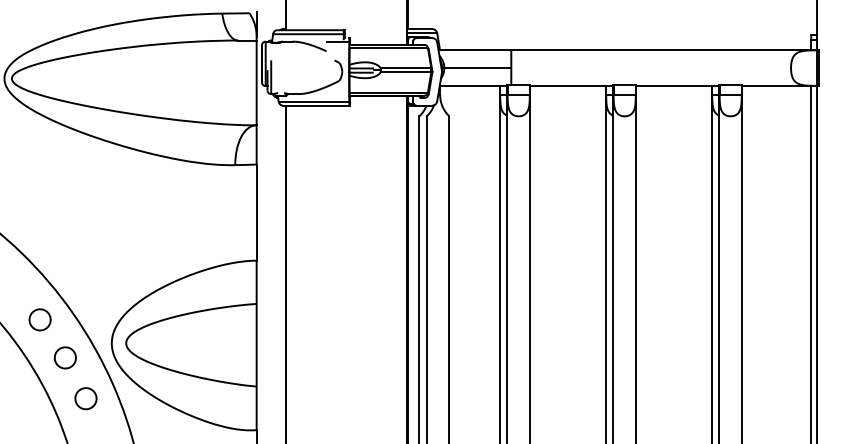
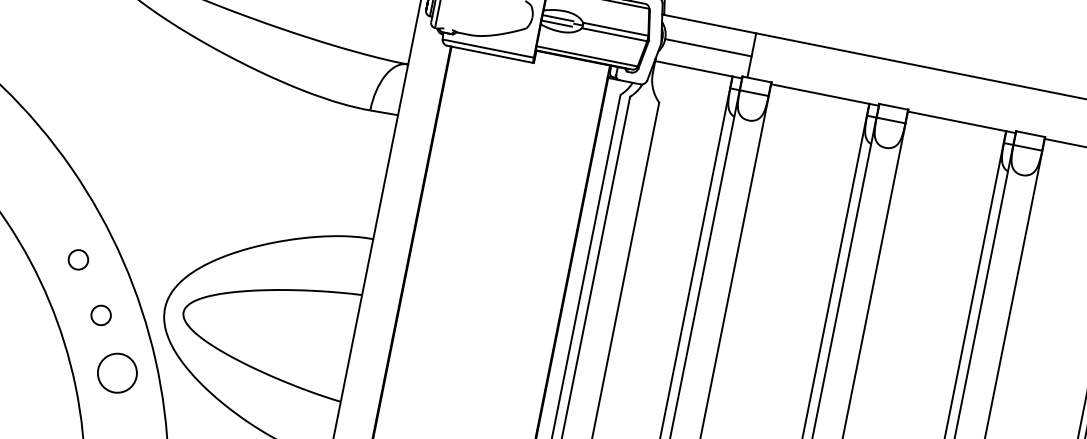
circle: (39, 319) -> (77, 259), size x0.7
circle: (64, 357) -> (100, 314), size x0.7
circle: (85, 398) -> (116, 373), size x1.4

